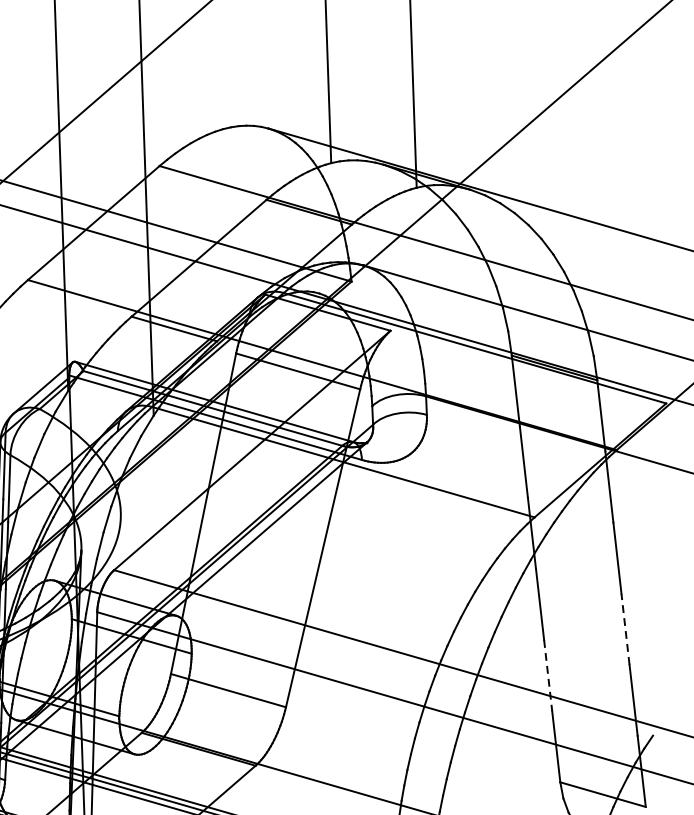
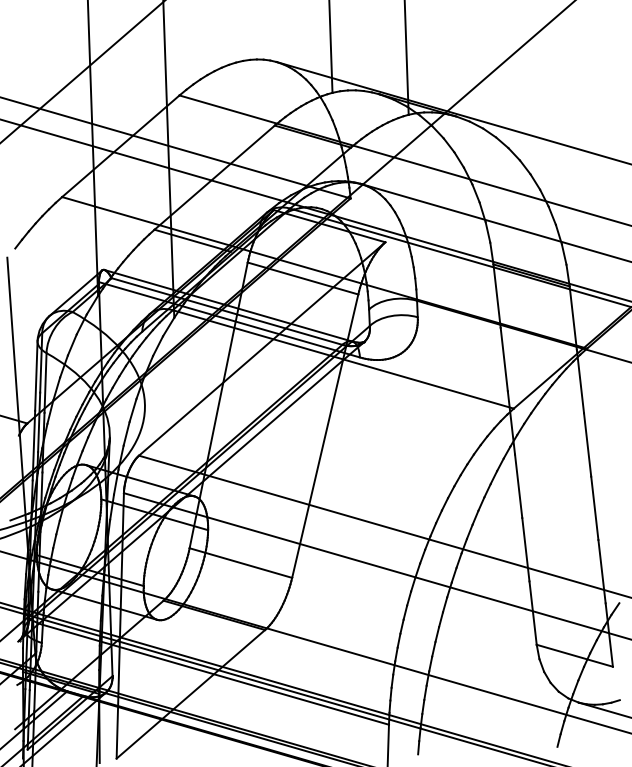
line: (625, 629) -> (594, 508), dashed -> solid
line: (547, 675) -> (525, 549), dashed -> solid

